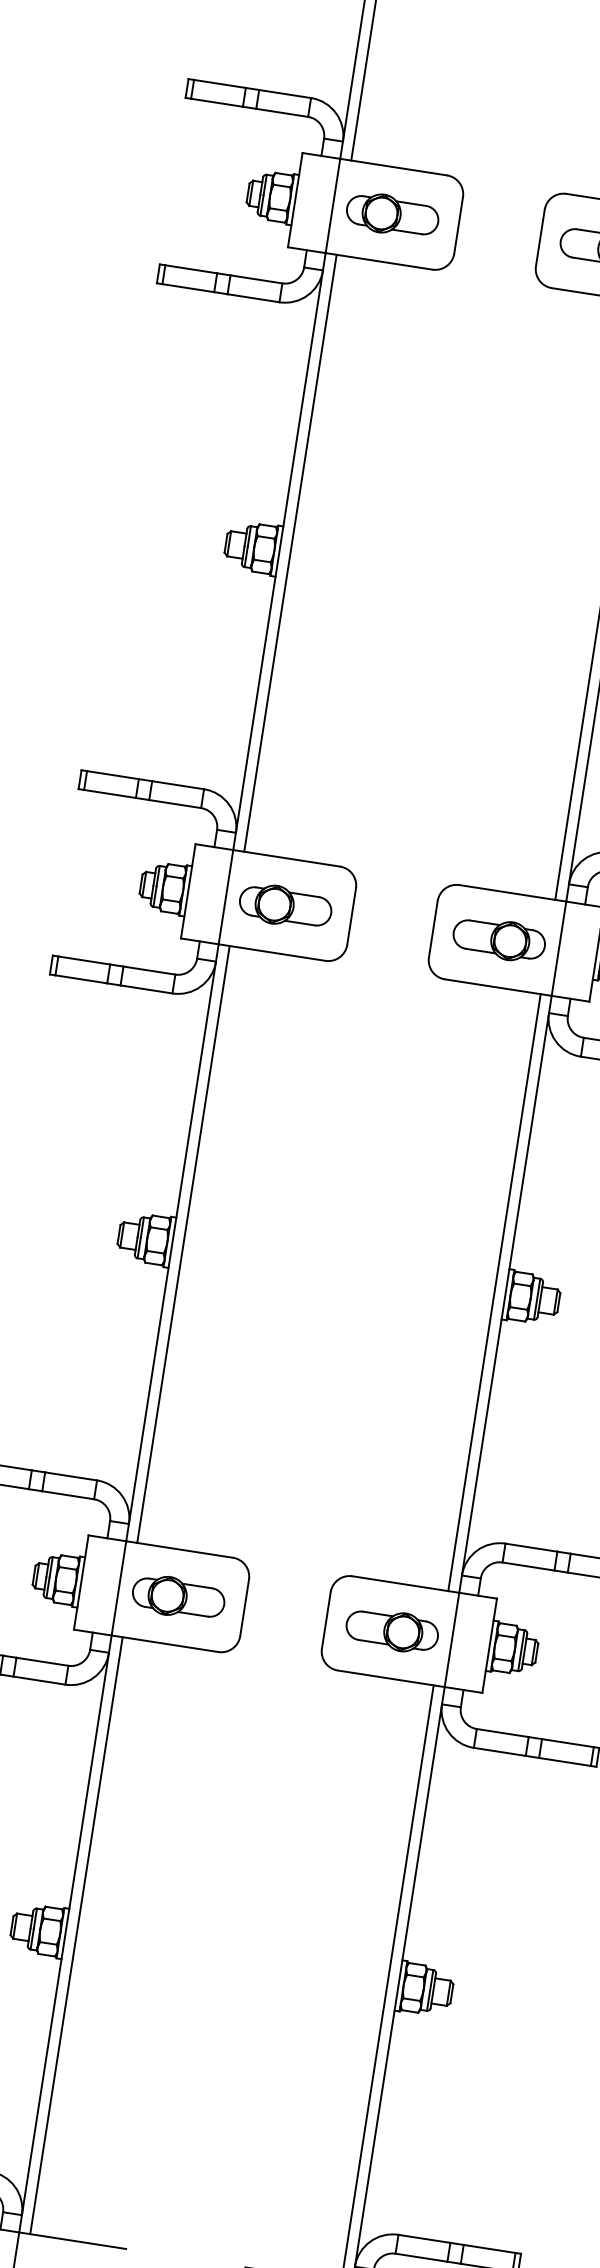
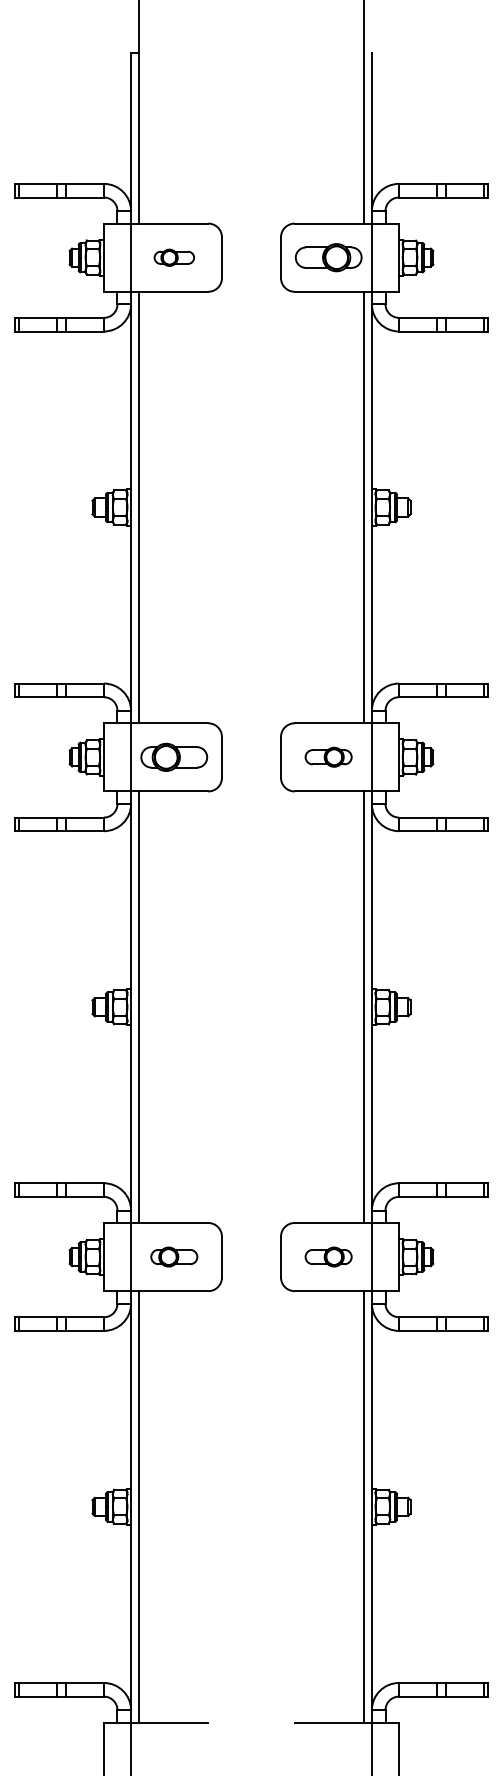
part: (393, 215) -> (174, 257), size x0.6
part: (499, 938) -> (328, 756), size x0.7
part: (179, 1596) -> (174, 1256), size x0.7
part: (392, 1629) -> (328, 1256), size x0.7

